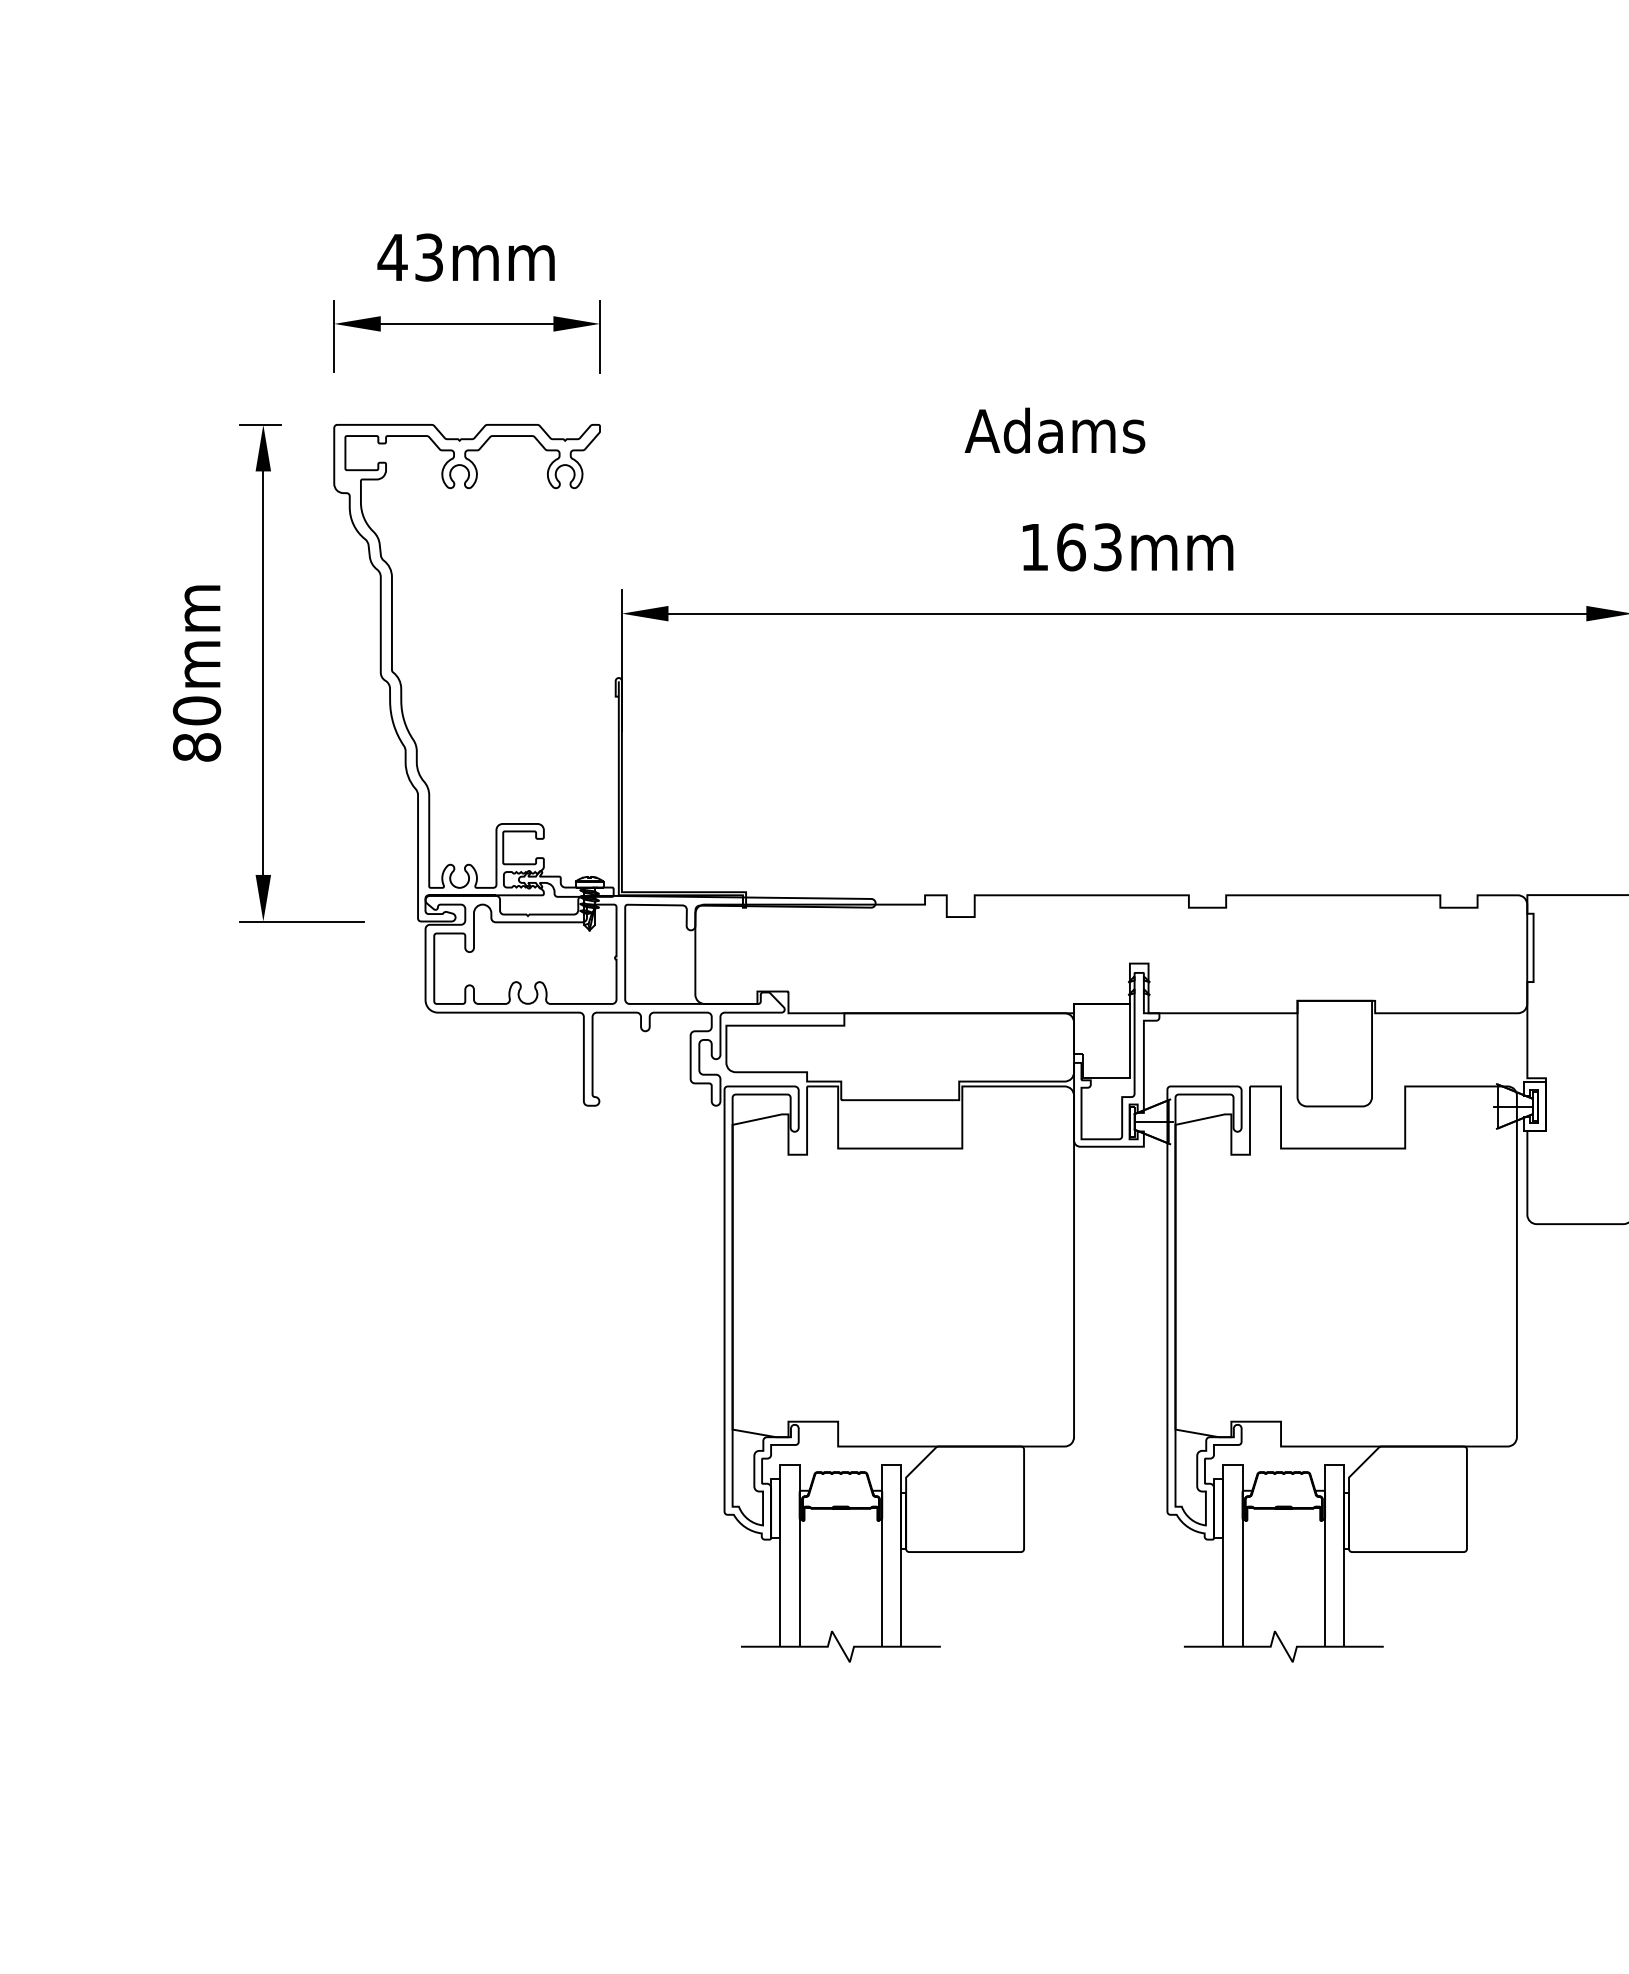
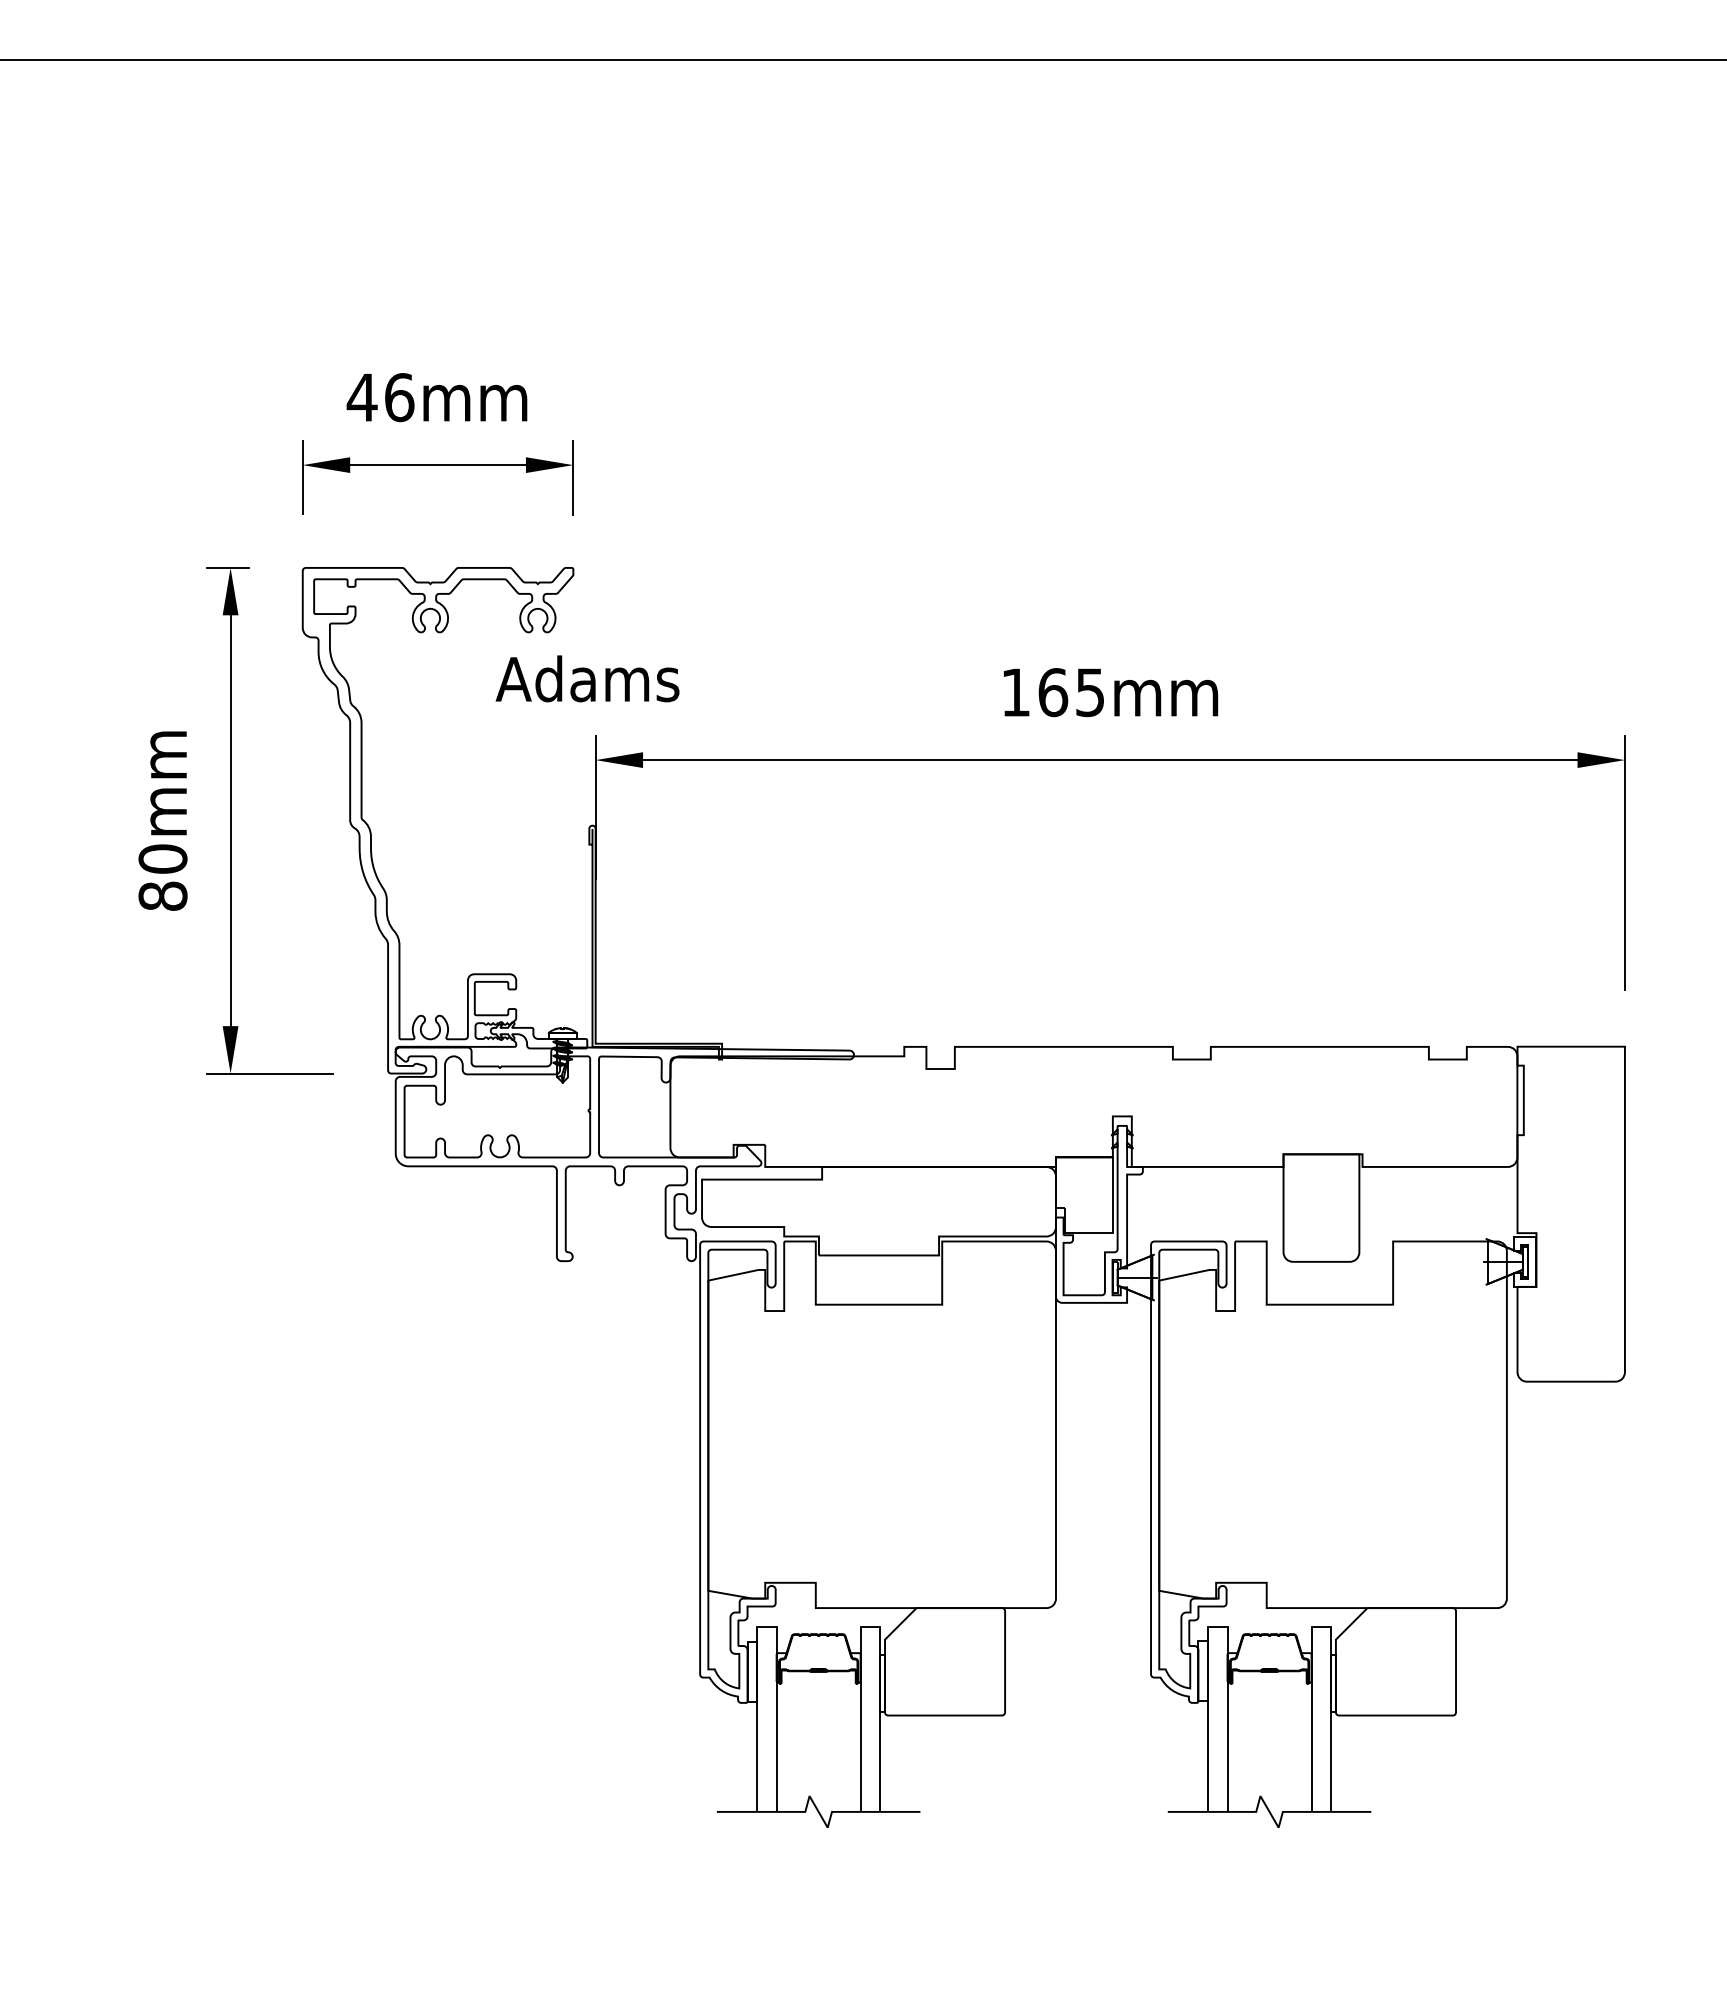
text: (429, 257) -> (399, 397), 43mm -> 46mm
text: (1054, 430) -> (587, 678), moved
text: (1107, 547) -> (1090, 692), 163mm -> 165mm

